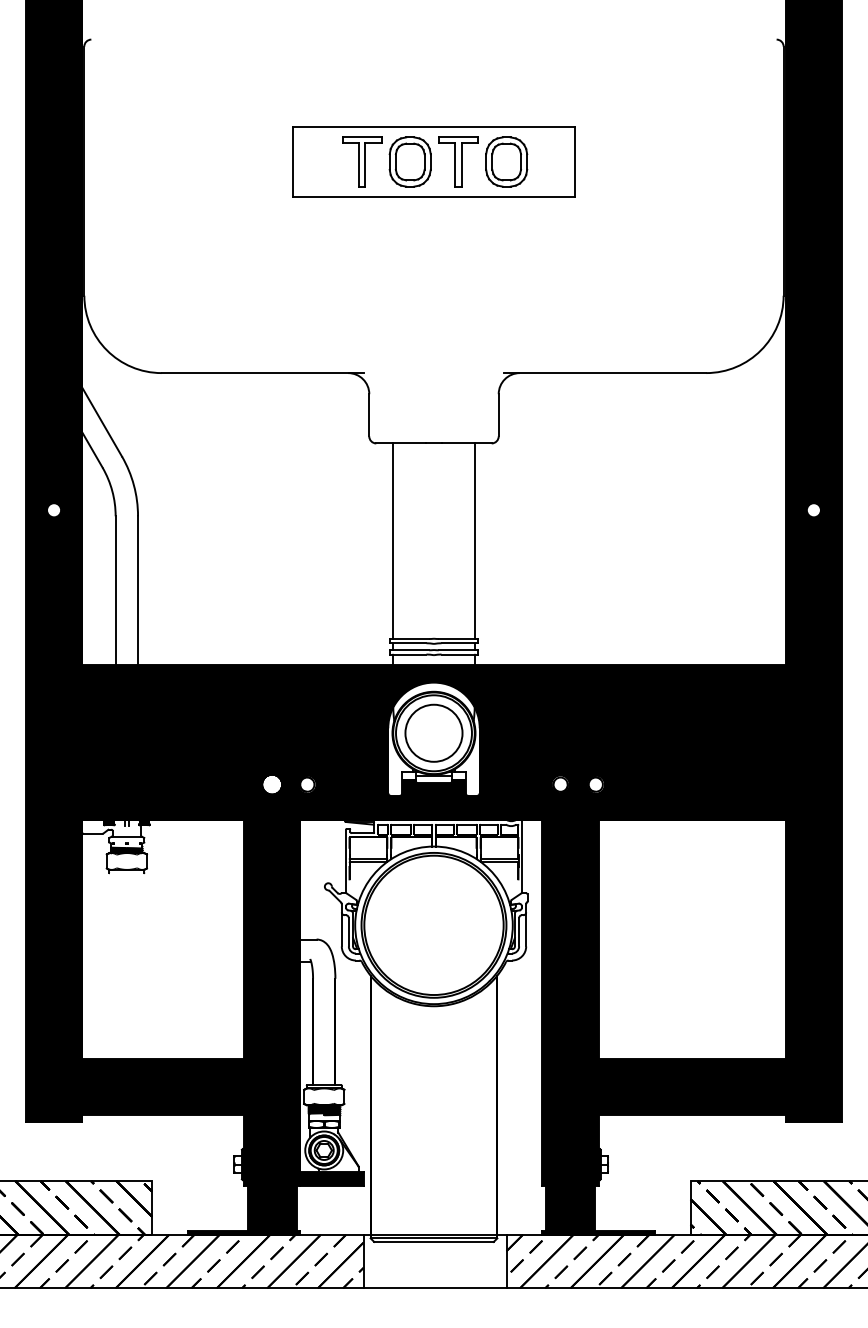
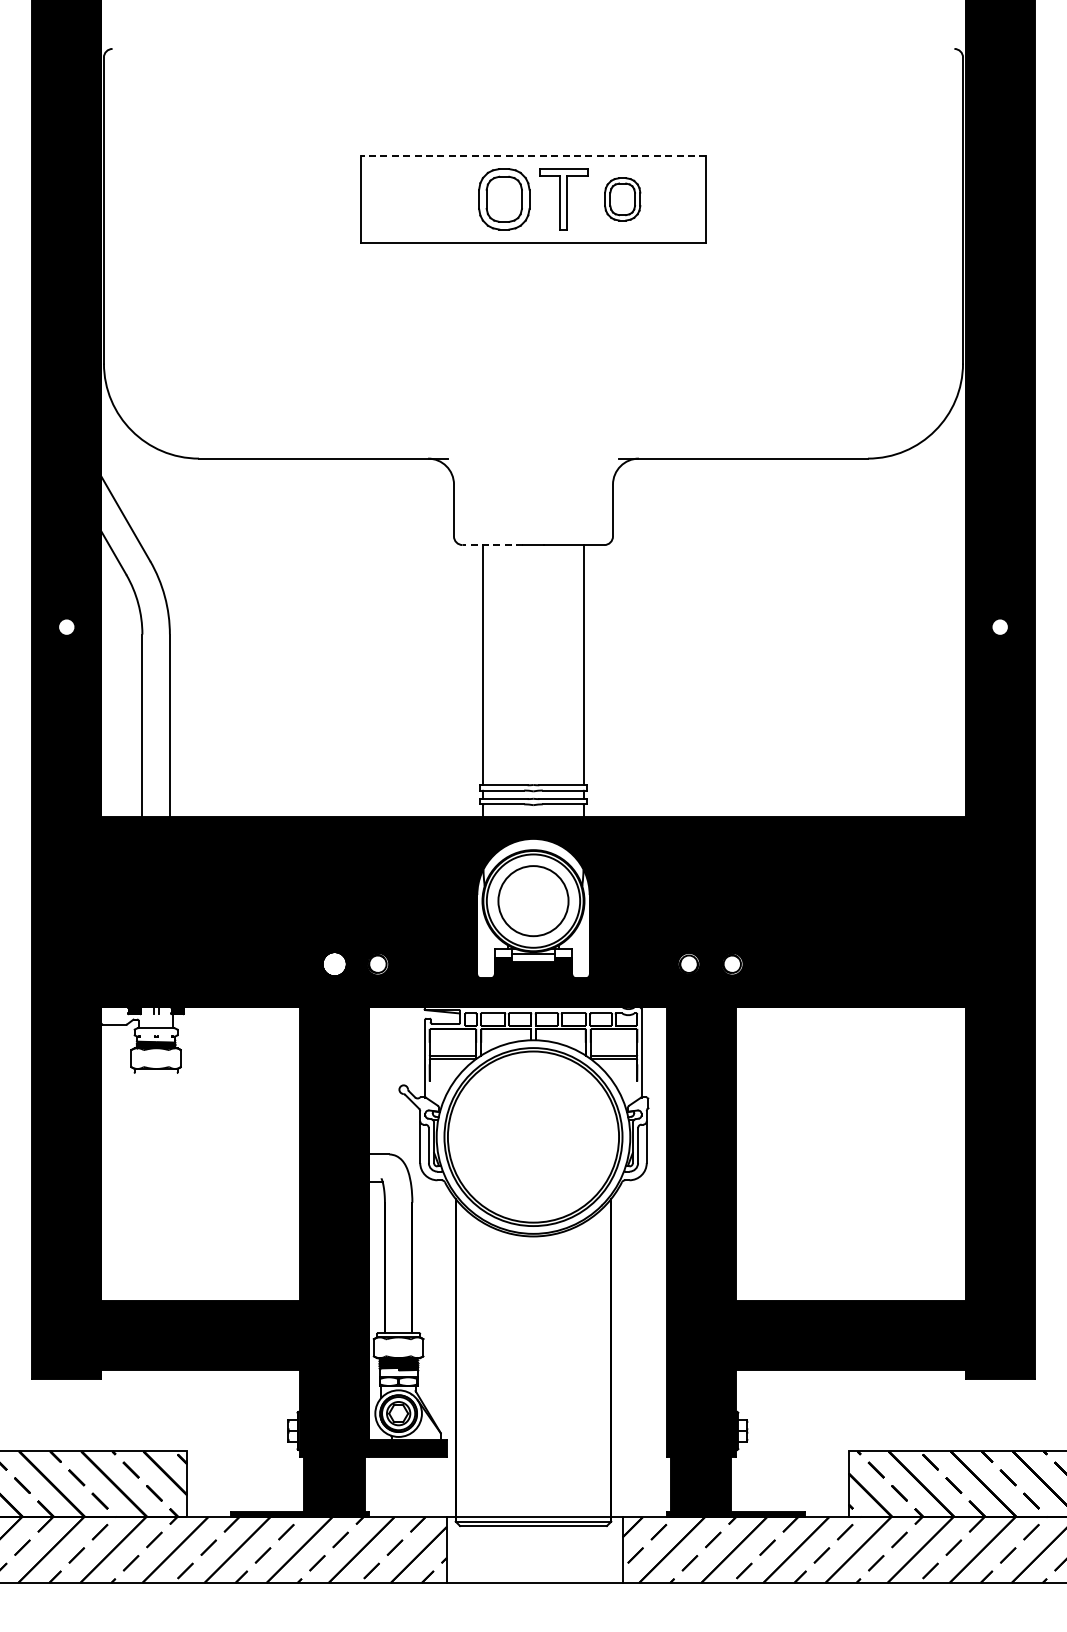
line: (434, 127) -> (533, 156), solid -> dashed
part: (361, 162) -> (444, 199), removed
part: (506, 162) -> (622, 199), size x0.7
line: (400, 443) -> (492, 545), solid -> dashed

